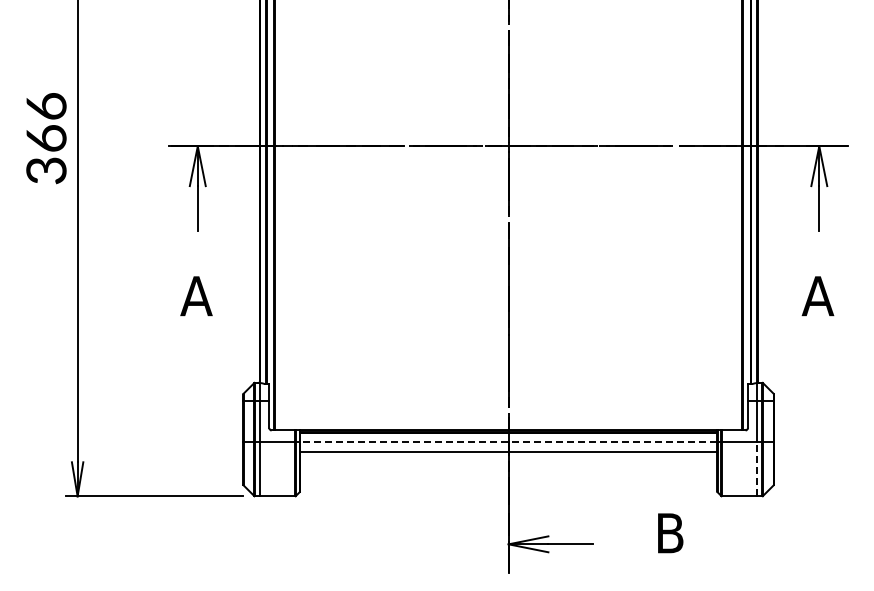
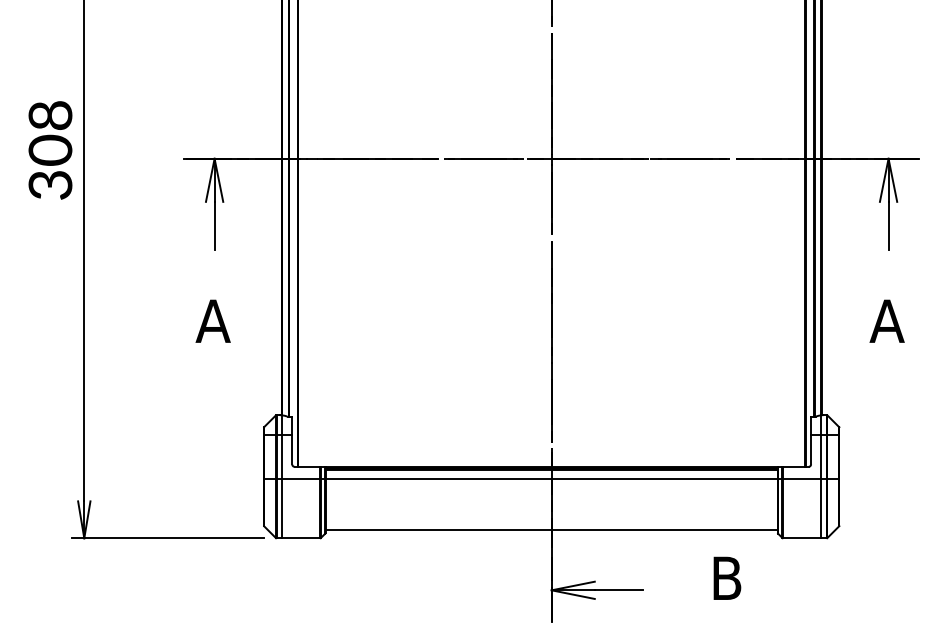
text: (46, 122) -> (50, 132), 366 -> 308
line: (508, 441) -> (551, 478), dashed -> solid
line: (508, 452) -> (551, 529), moved
line: (756, 468) -> (820, 508), dashed -> solid

